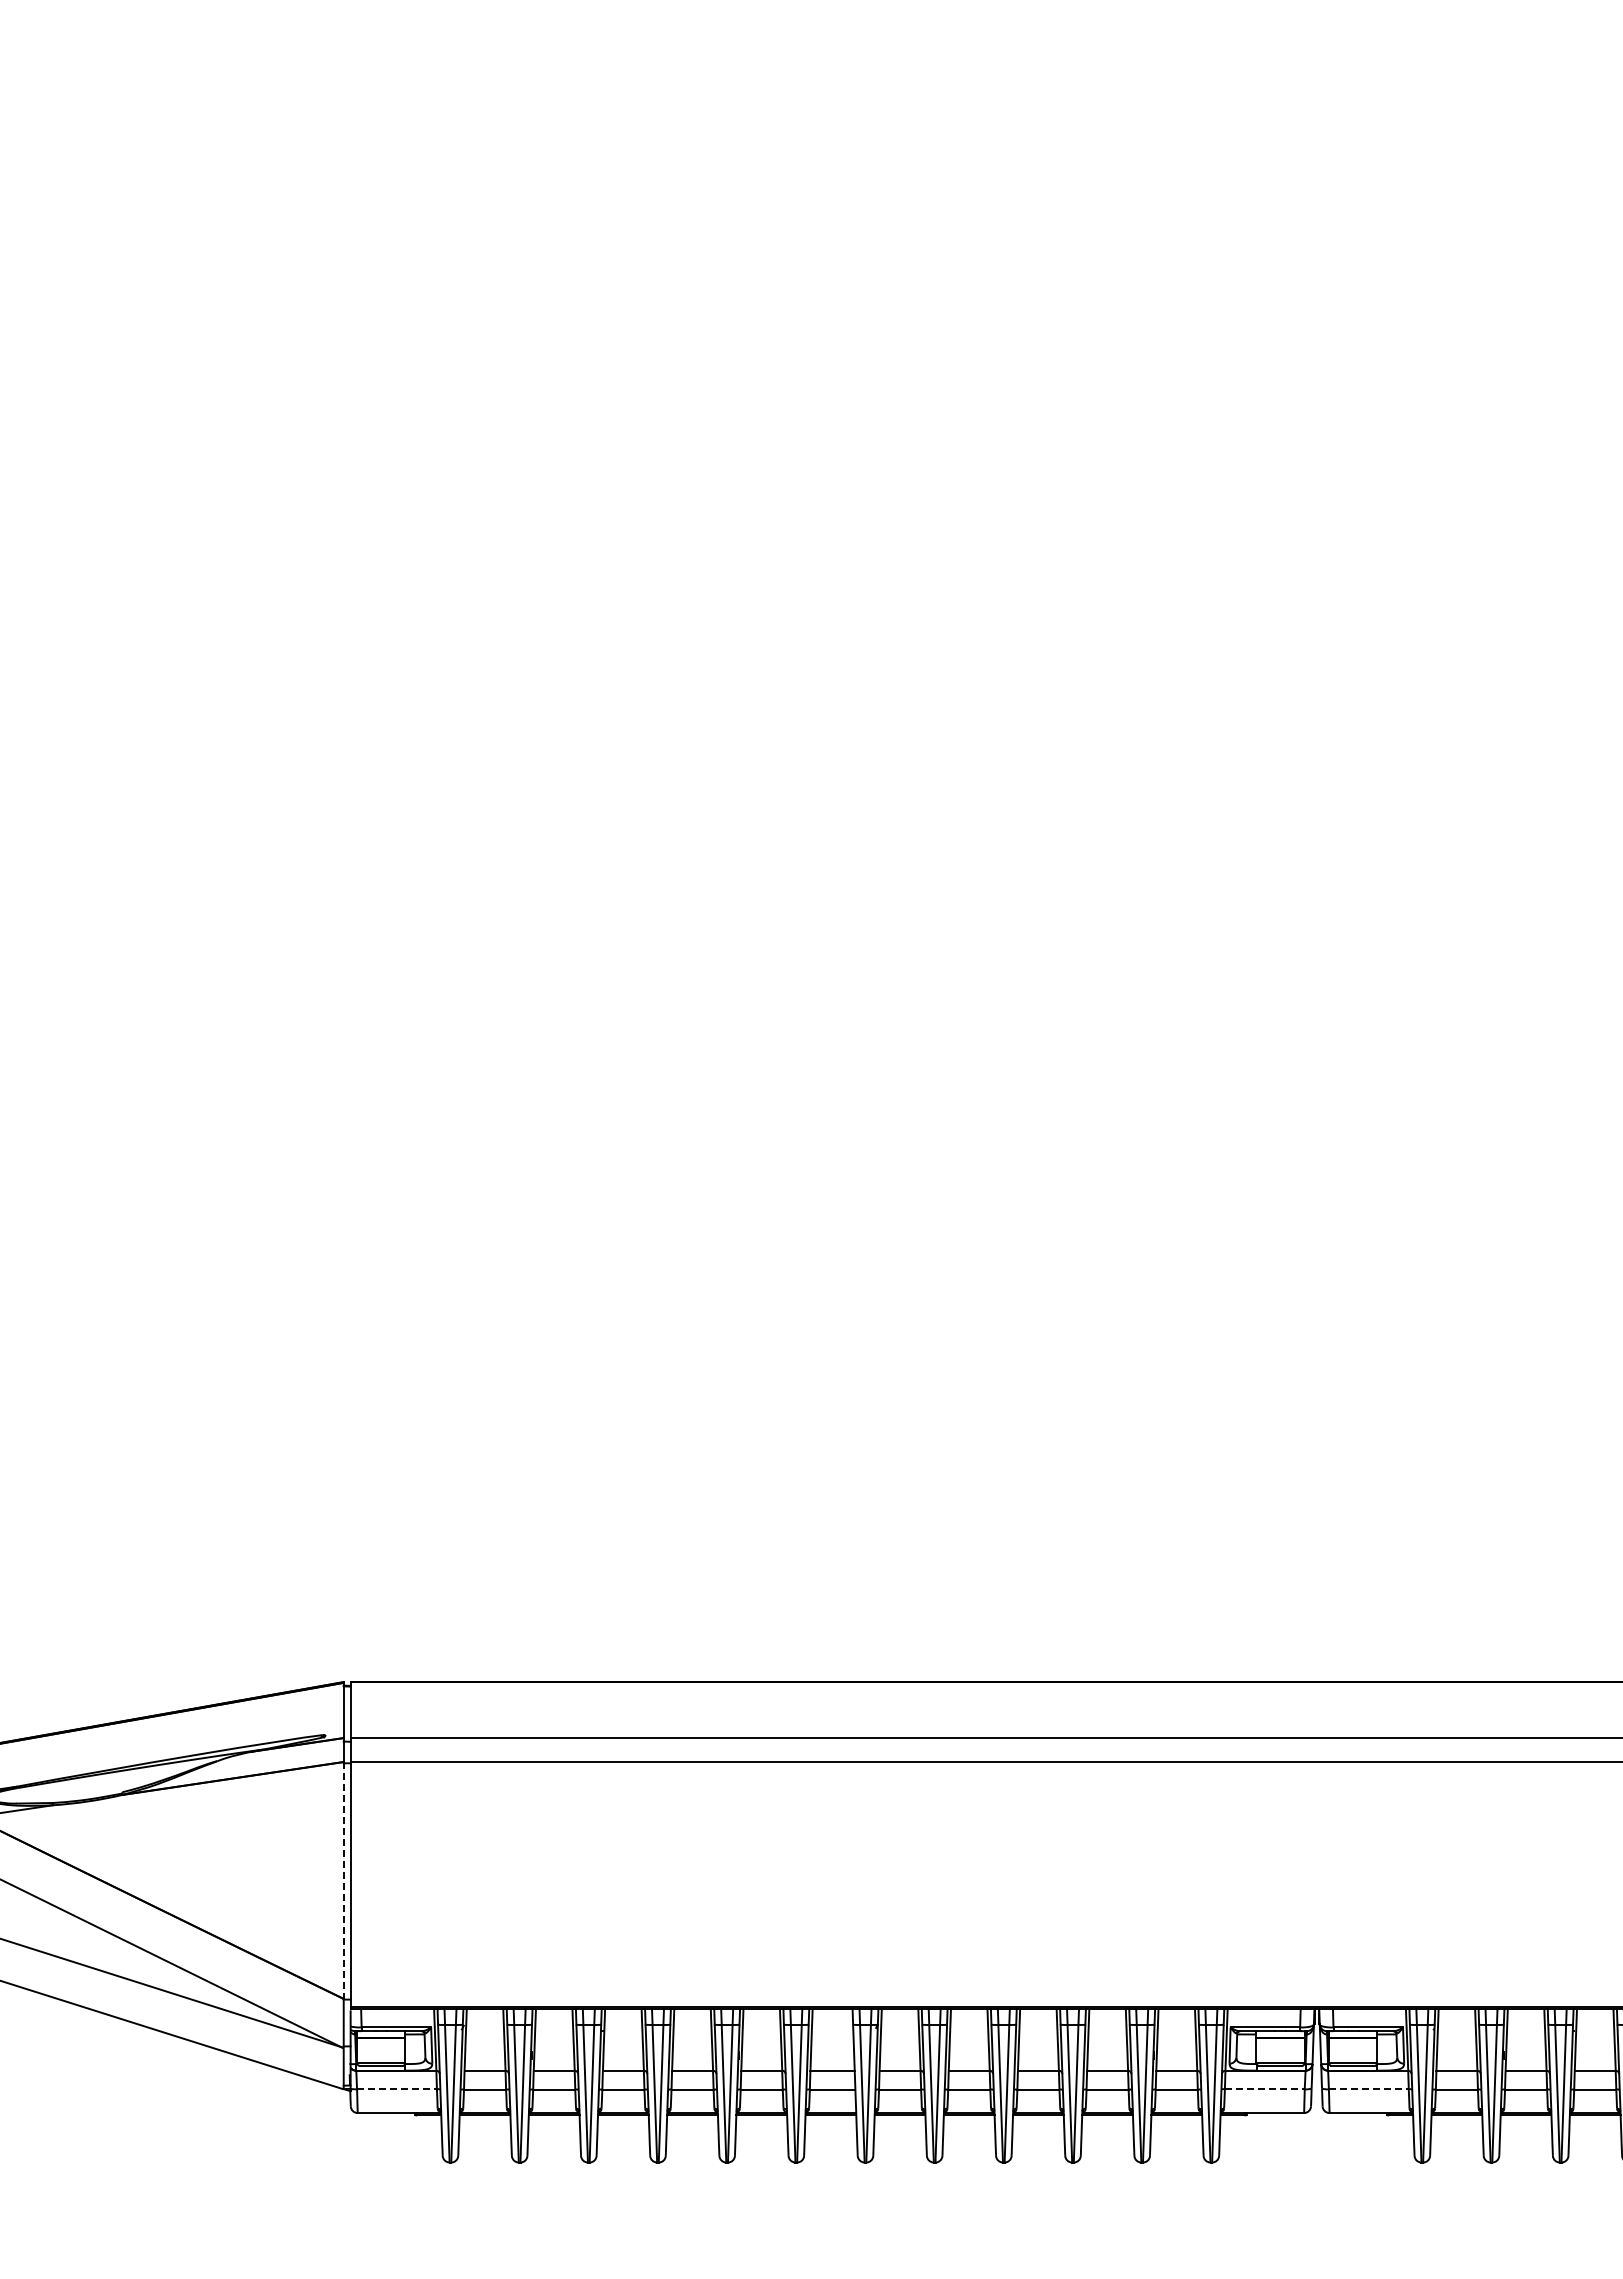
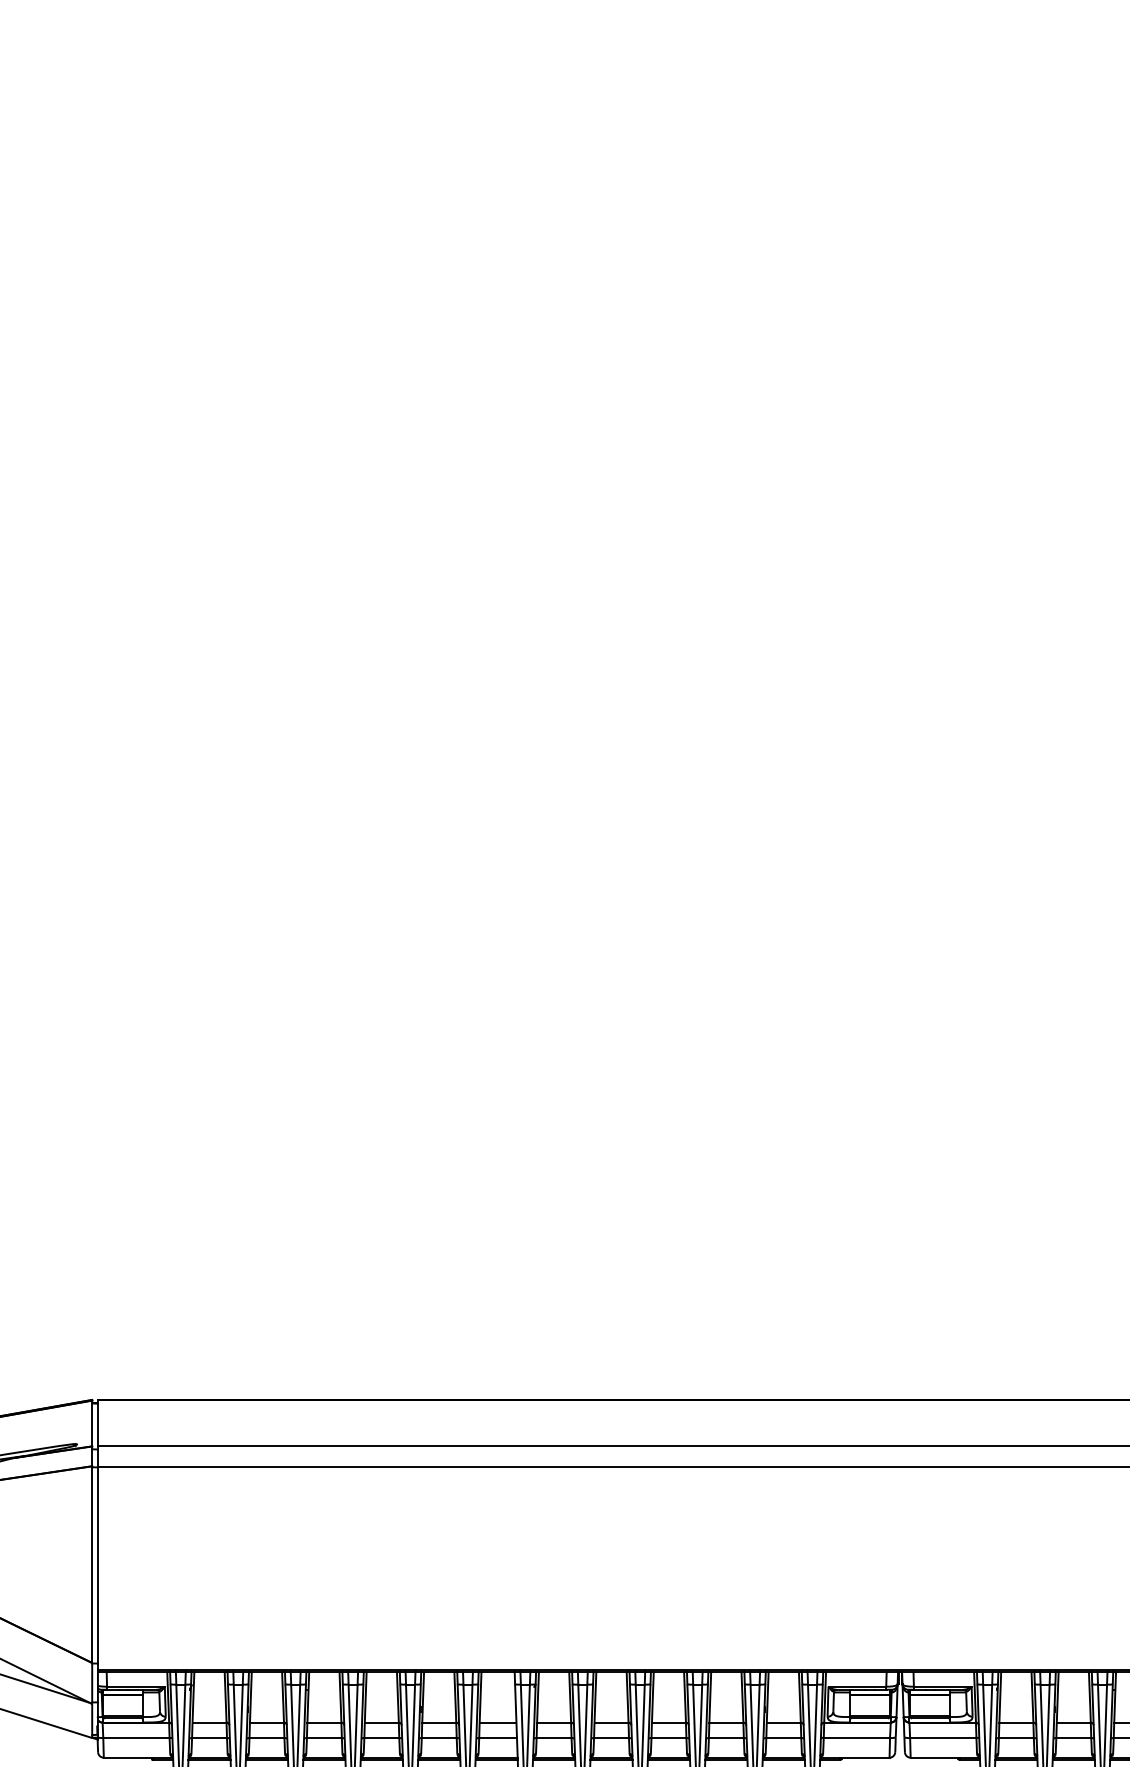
line: (343, 1880) -> (92, 1564), dashed -> solid
line: (396, 2089) -> (136, 1738), dashed -> solid
line: (1264, 2089) -> (856, 1738), dashed -> solid
line: (1368, 2089) -> (942, 1738), dashed -> solid

